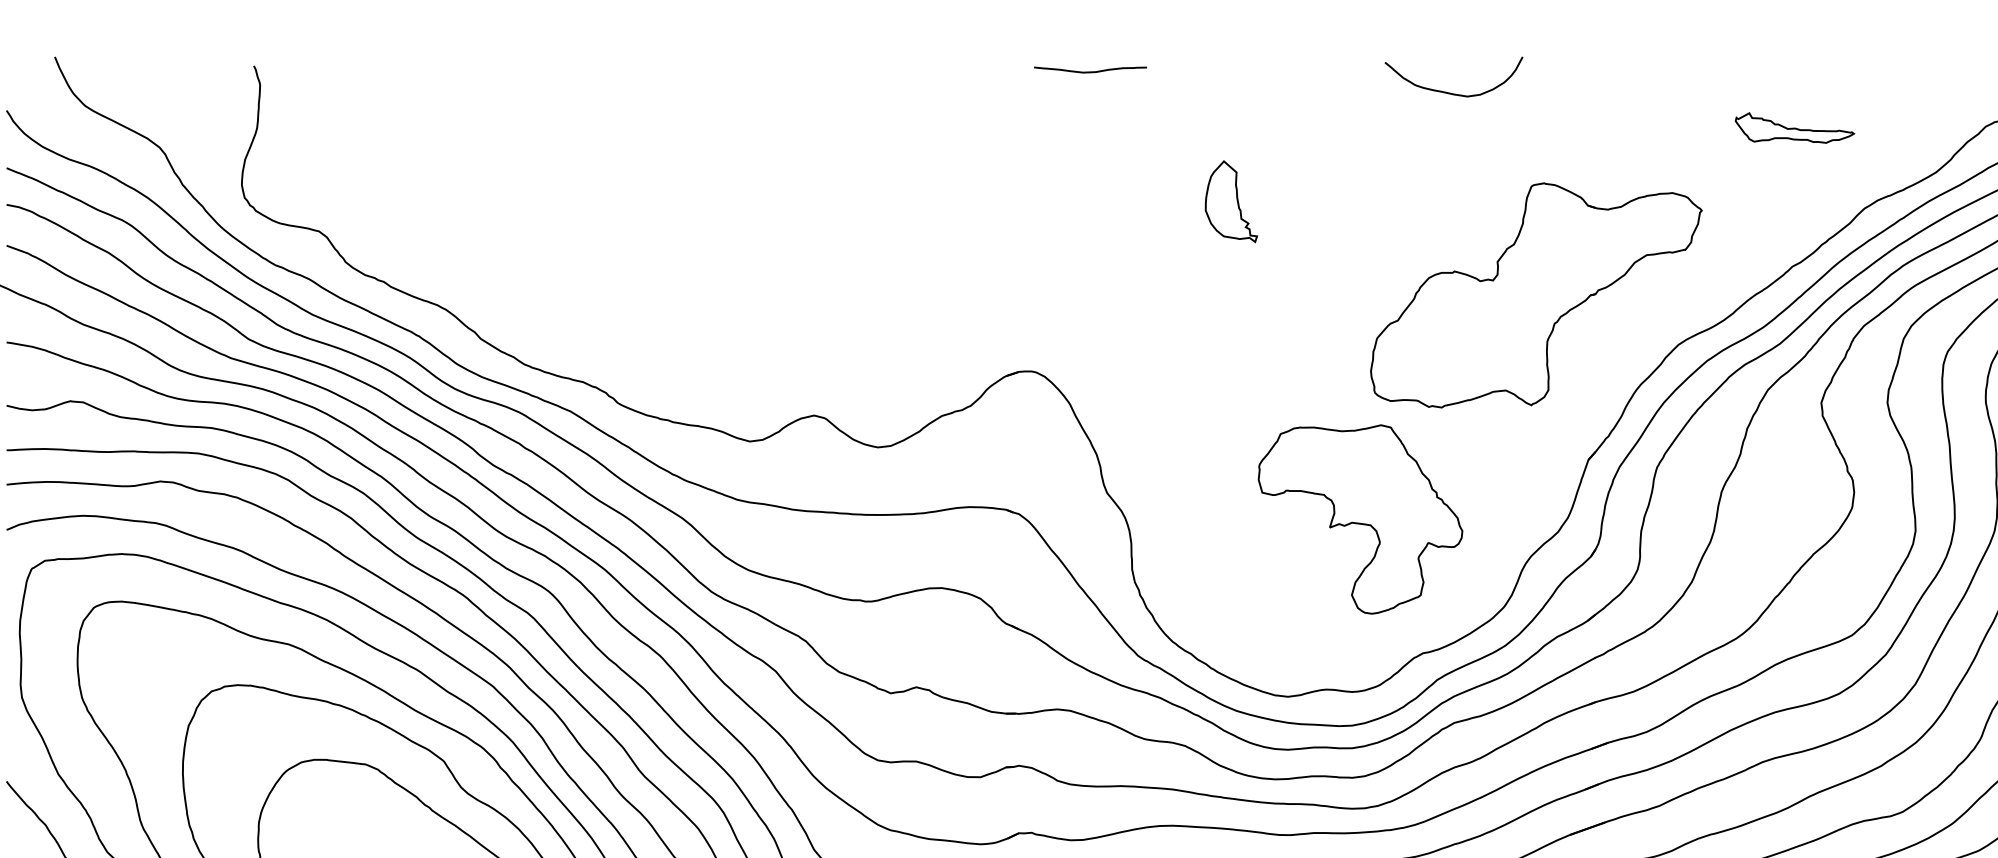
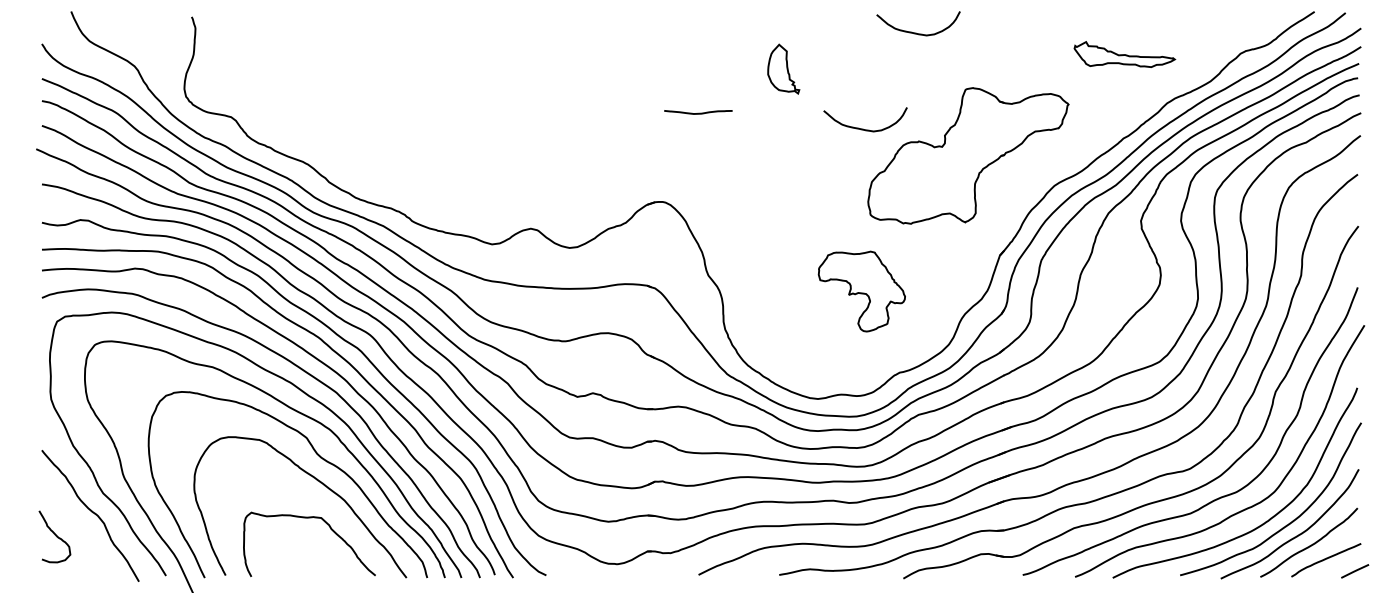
curve: (1090, 70) -> (698, 112), moved
part: (1795, 127) -> (1125, 54), size x1.4
part: (1231, 200) -> (783, 68), moved
curve: (1363, 250) -> (863, 128), added
part: (1359, 519) -> (861, 291), size x0.7

